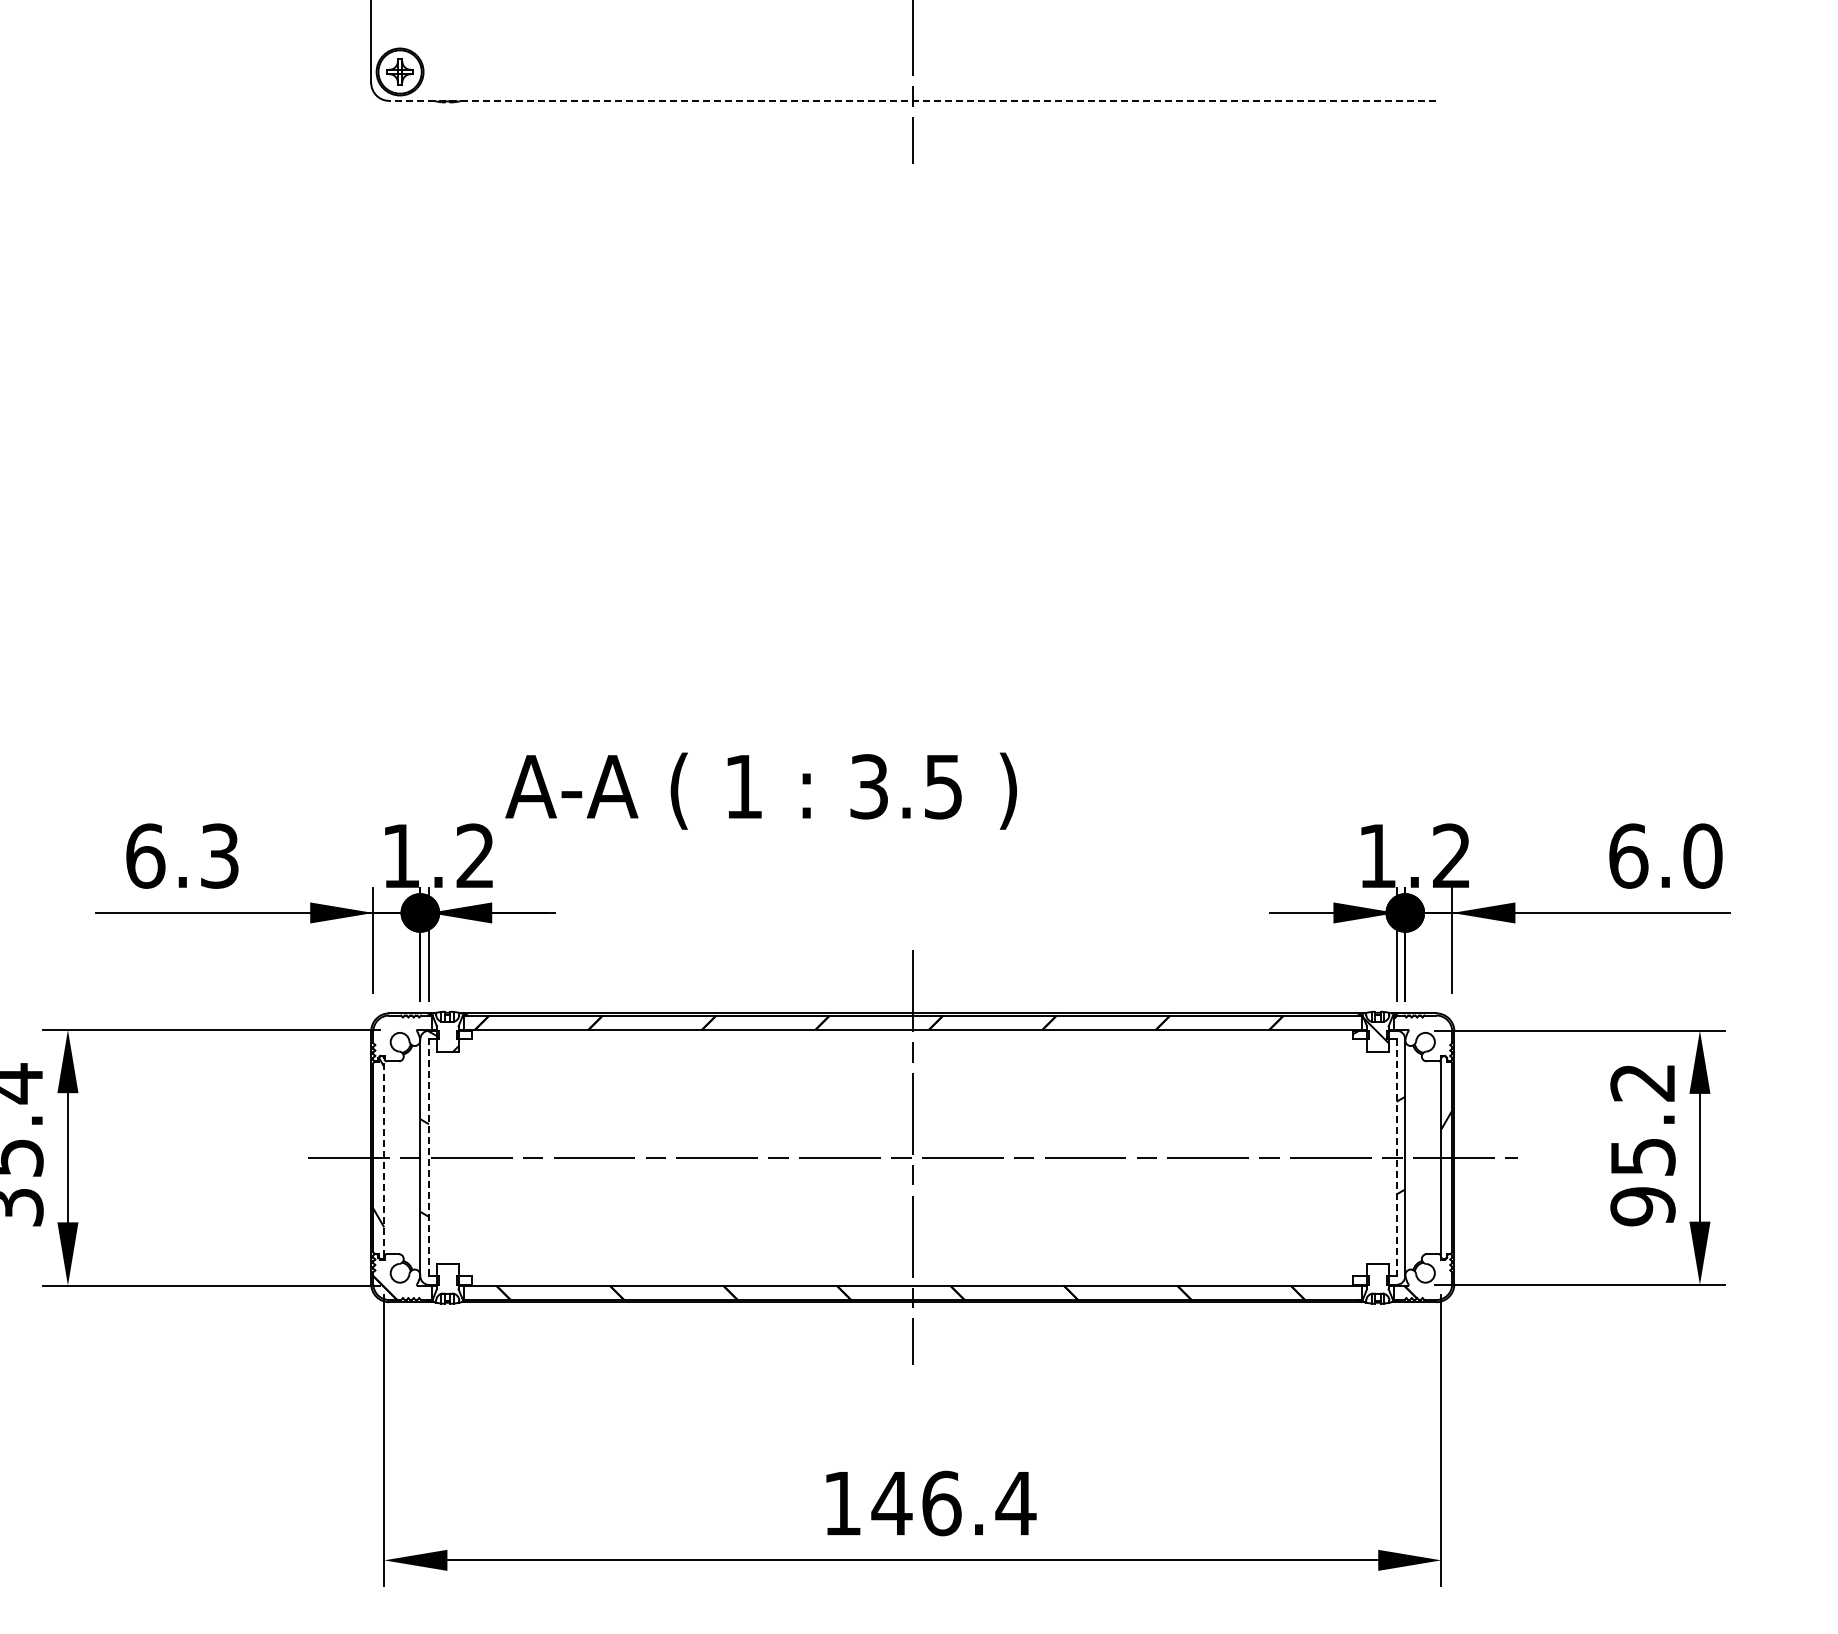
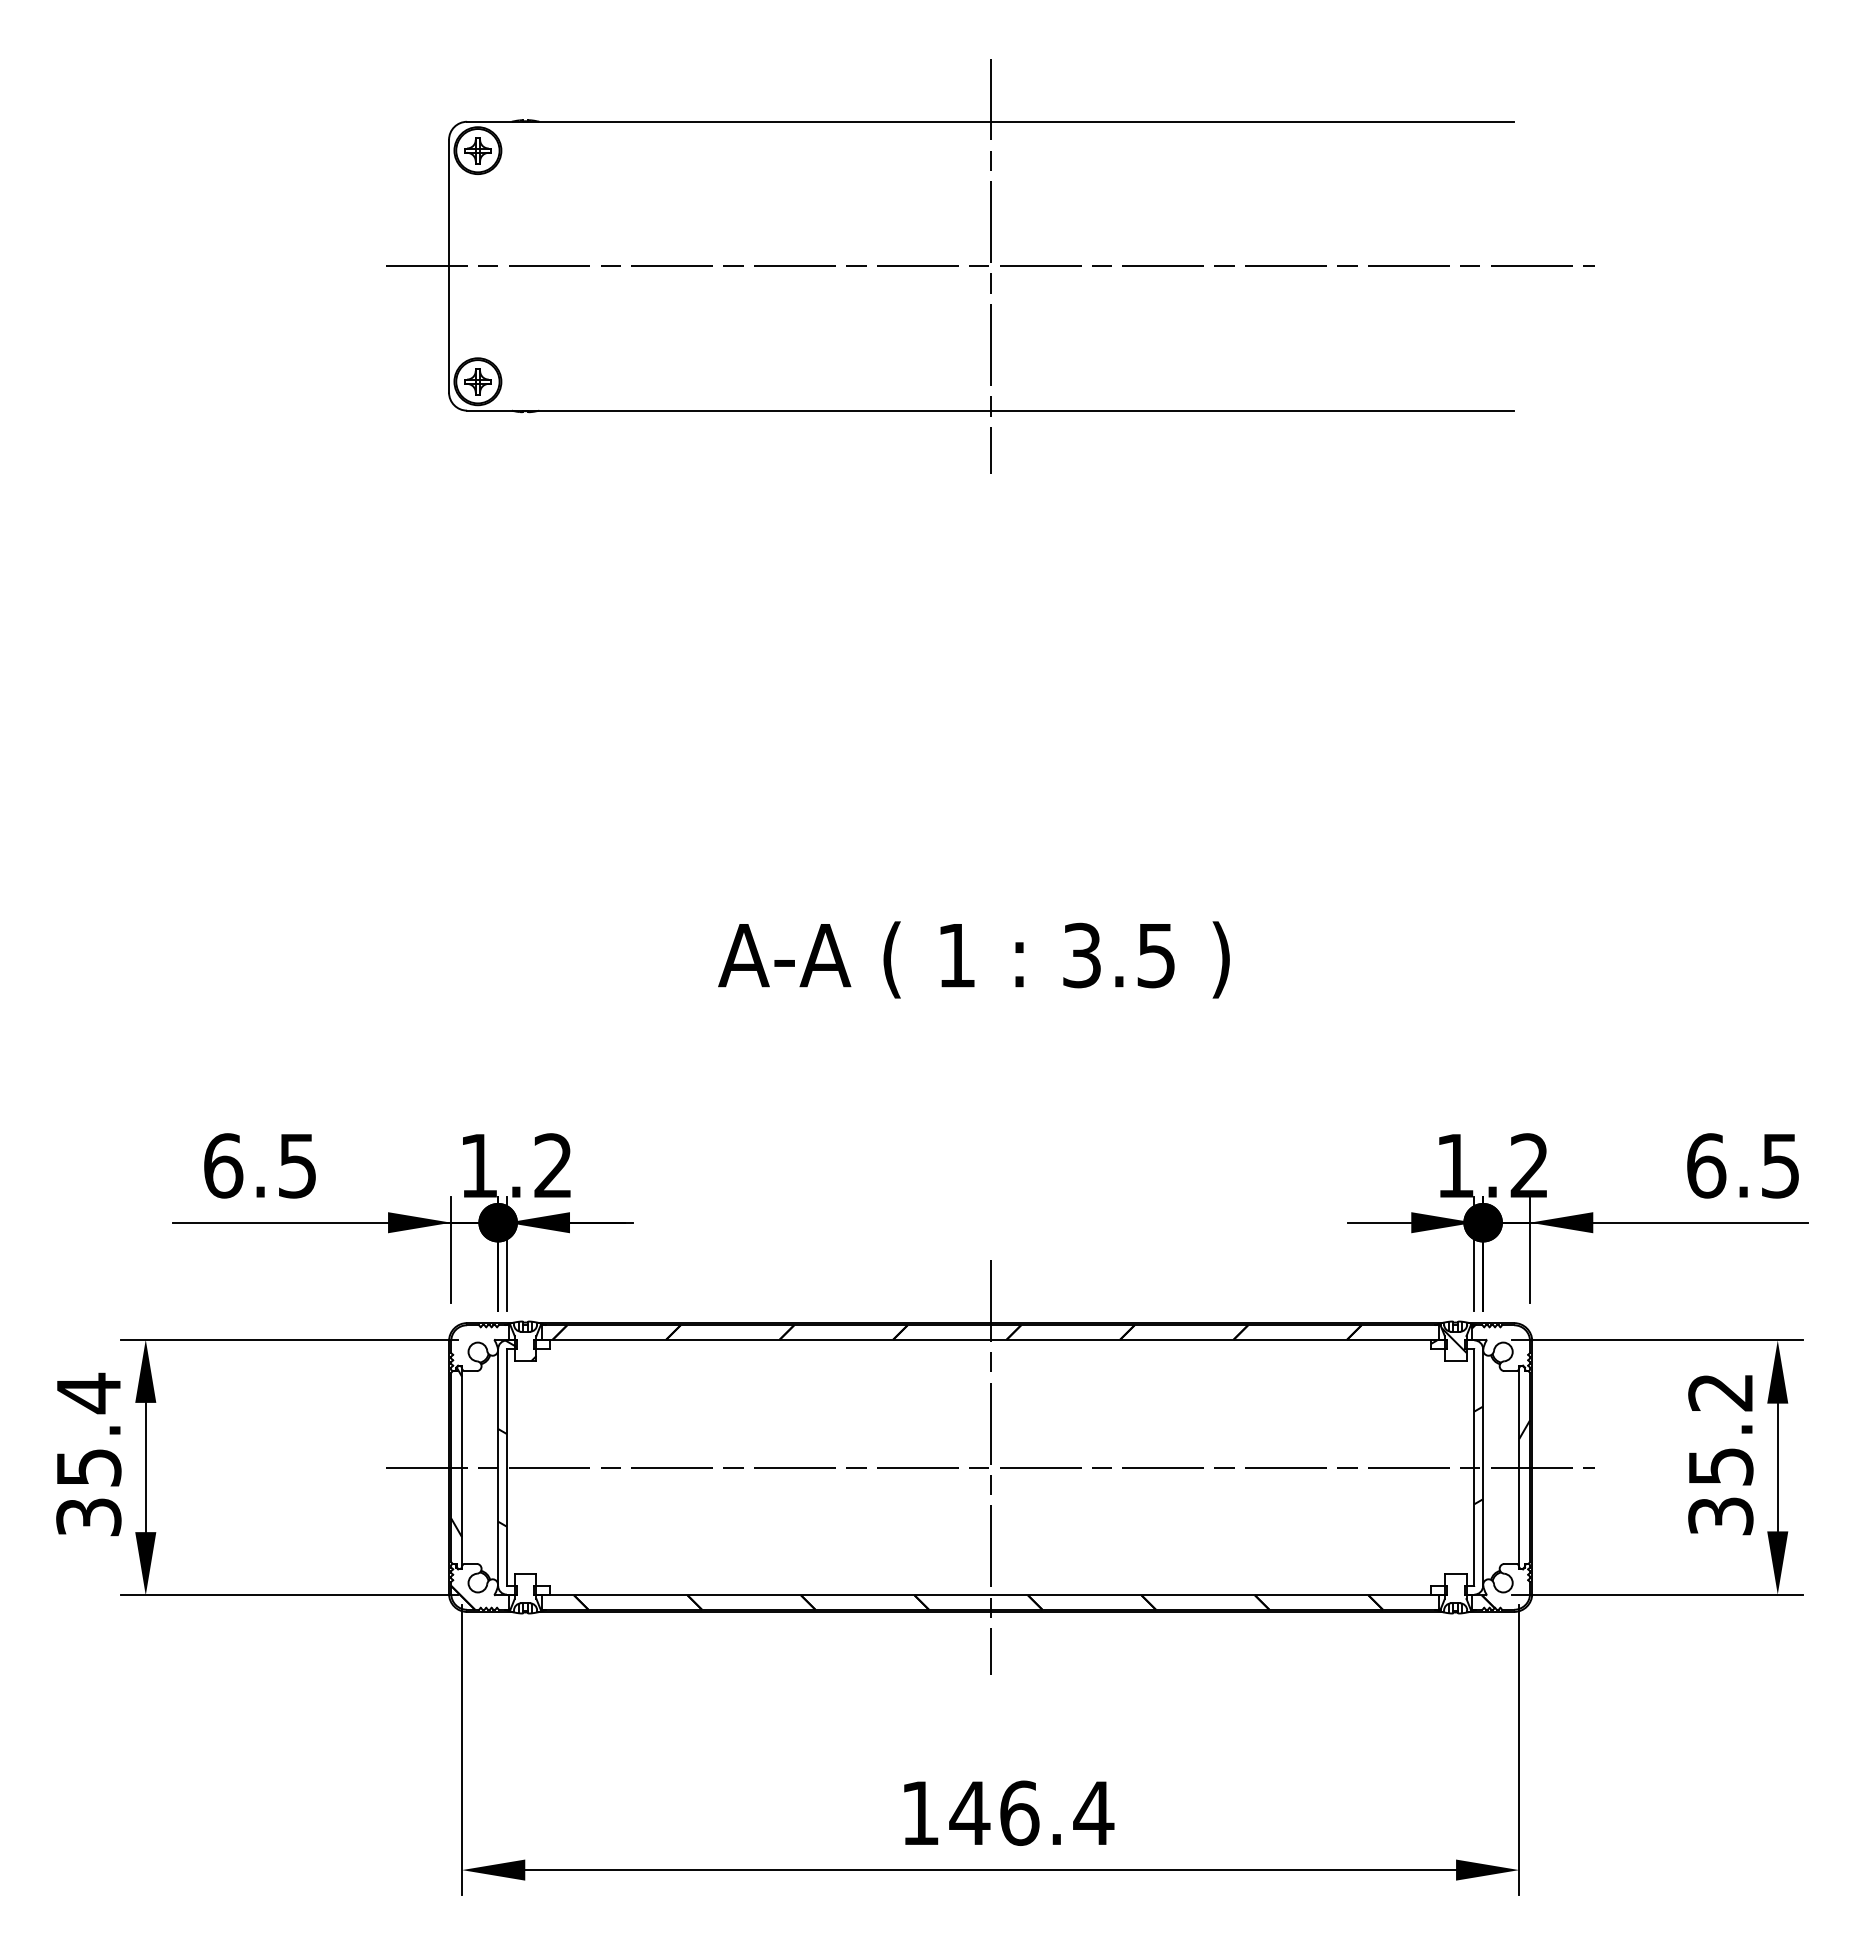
line: (912, 100) -> (990, 410), dashed -> solid
text: (760, 790) -> (973, 959), moved
text: (219, 855) -> (297, 1165), 6.3 -> 6.5
text: (1702, 855) -> (1780, 1165), 6.0 -> 6.5
line: (384, 1157) -> (462, 1467), dashed -> solid
line: (428, 1157) -> (506, 1467), dashed -> solid
line: (1396, 1158) -> (1474, 1468), dashed -> solid
text: (1642, 1206) -> (1720, 1516), 95.2 -> 35.2

